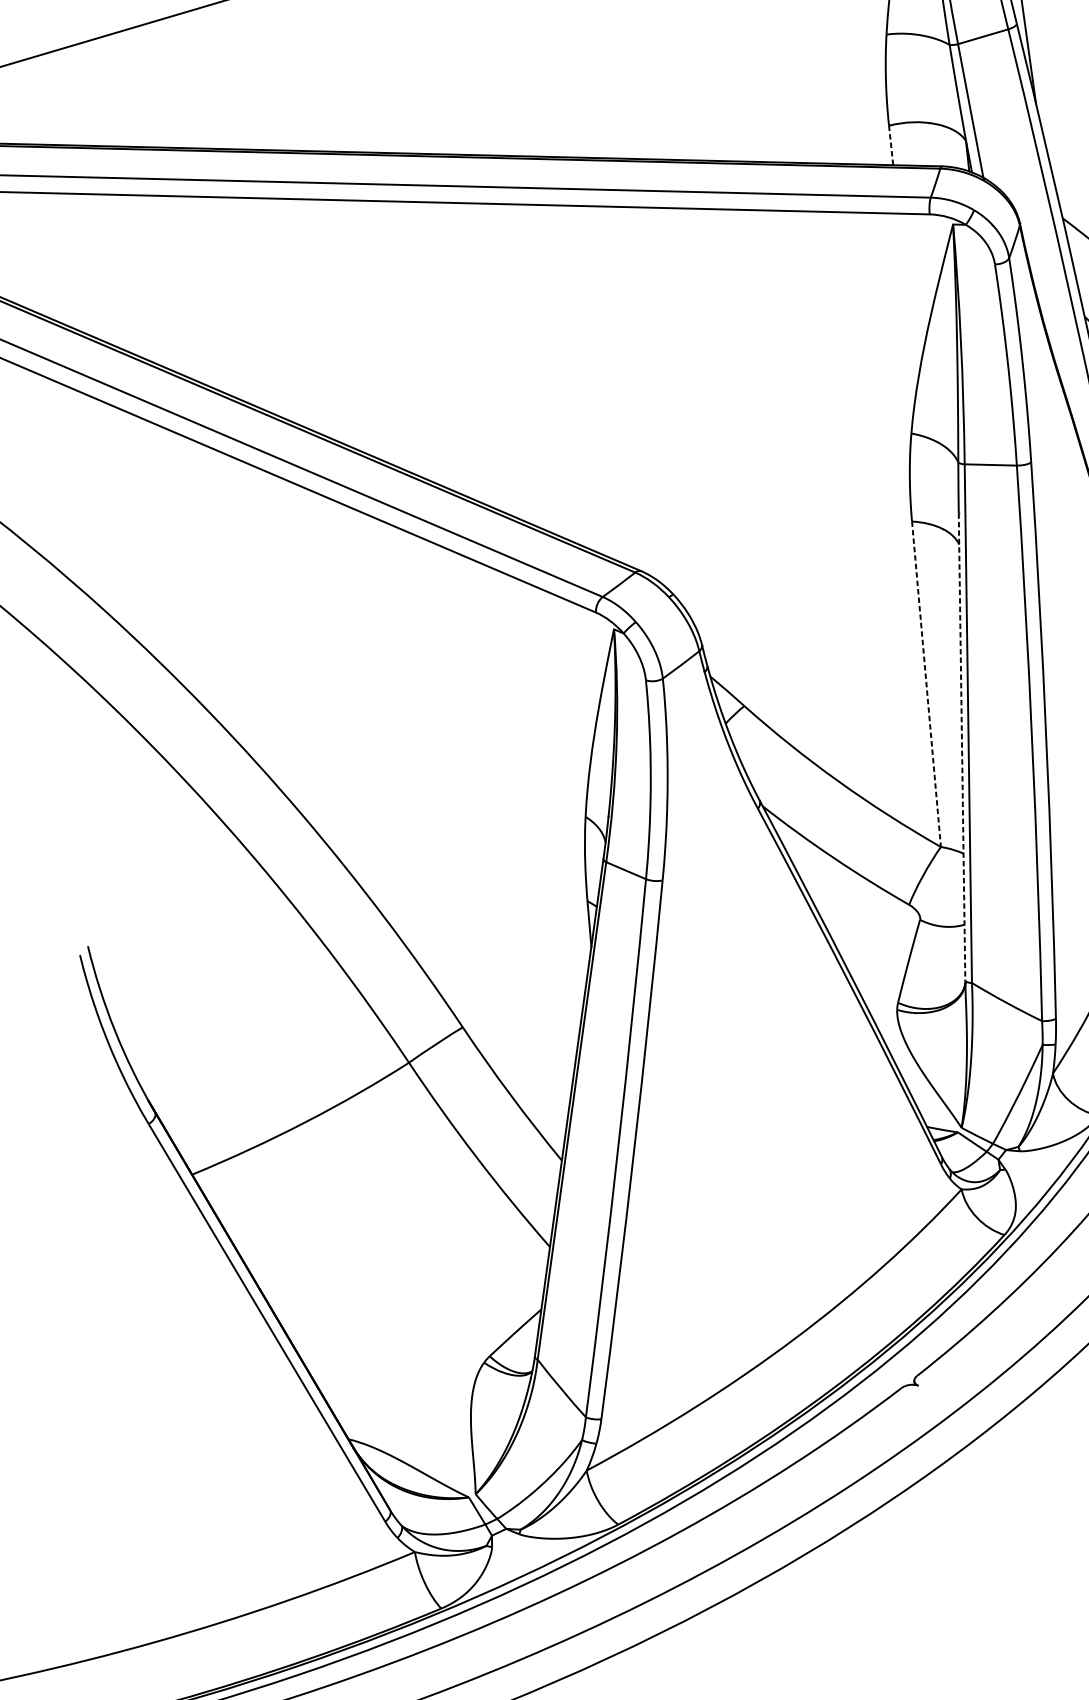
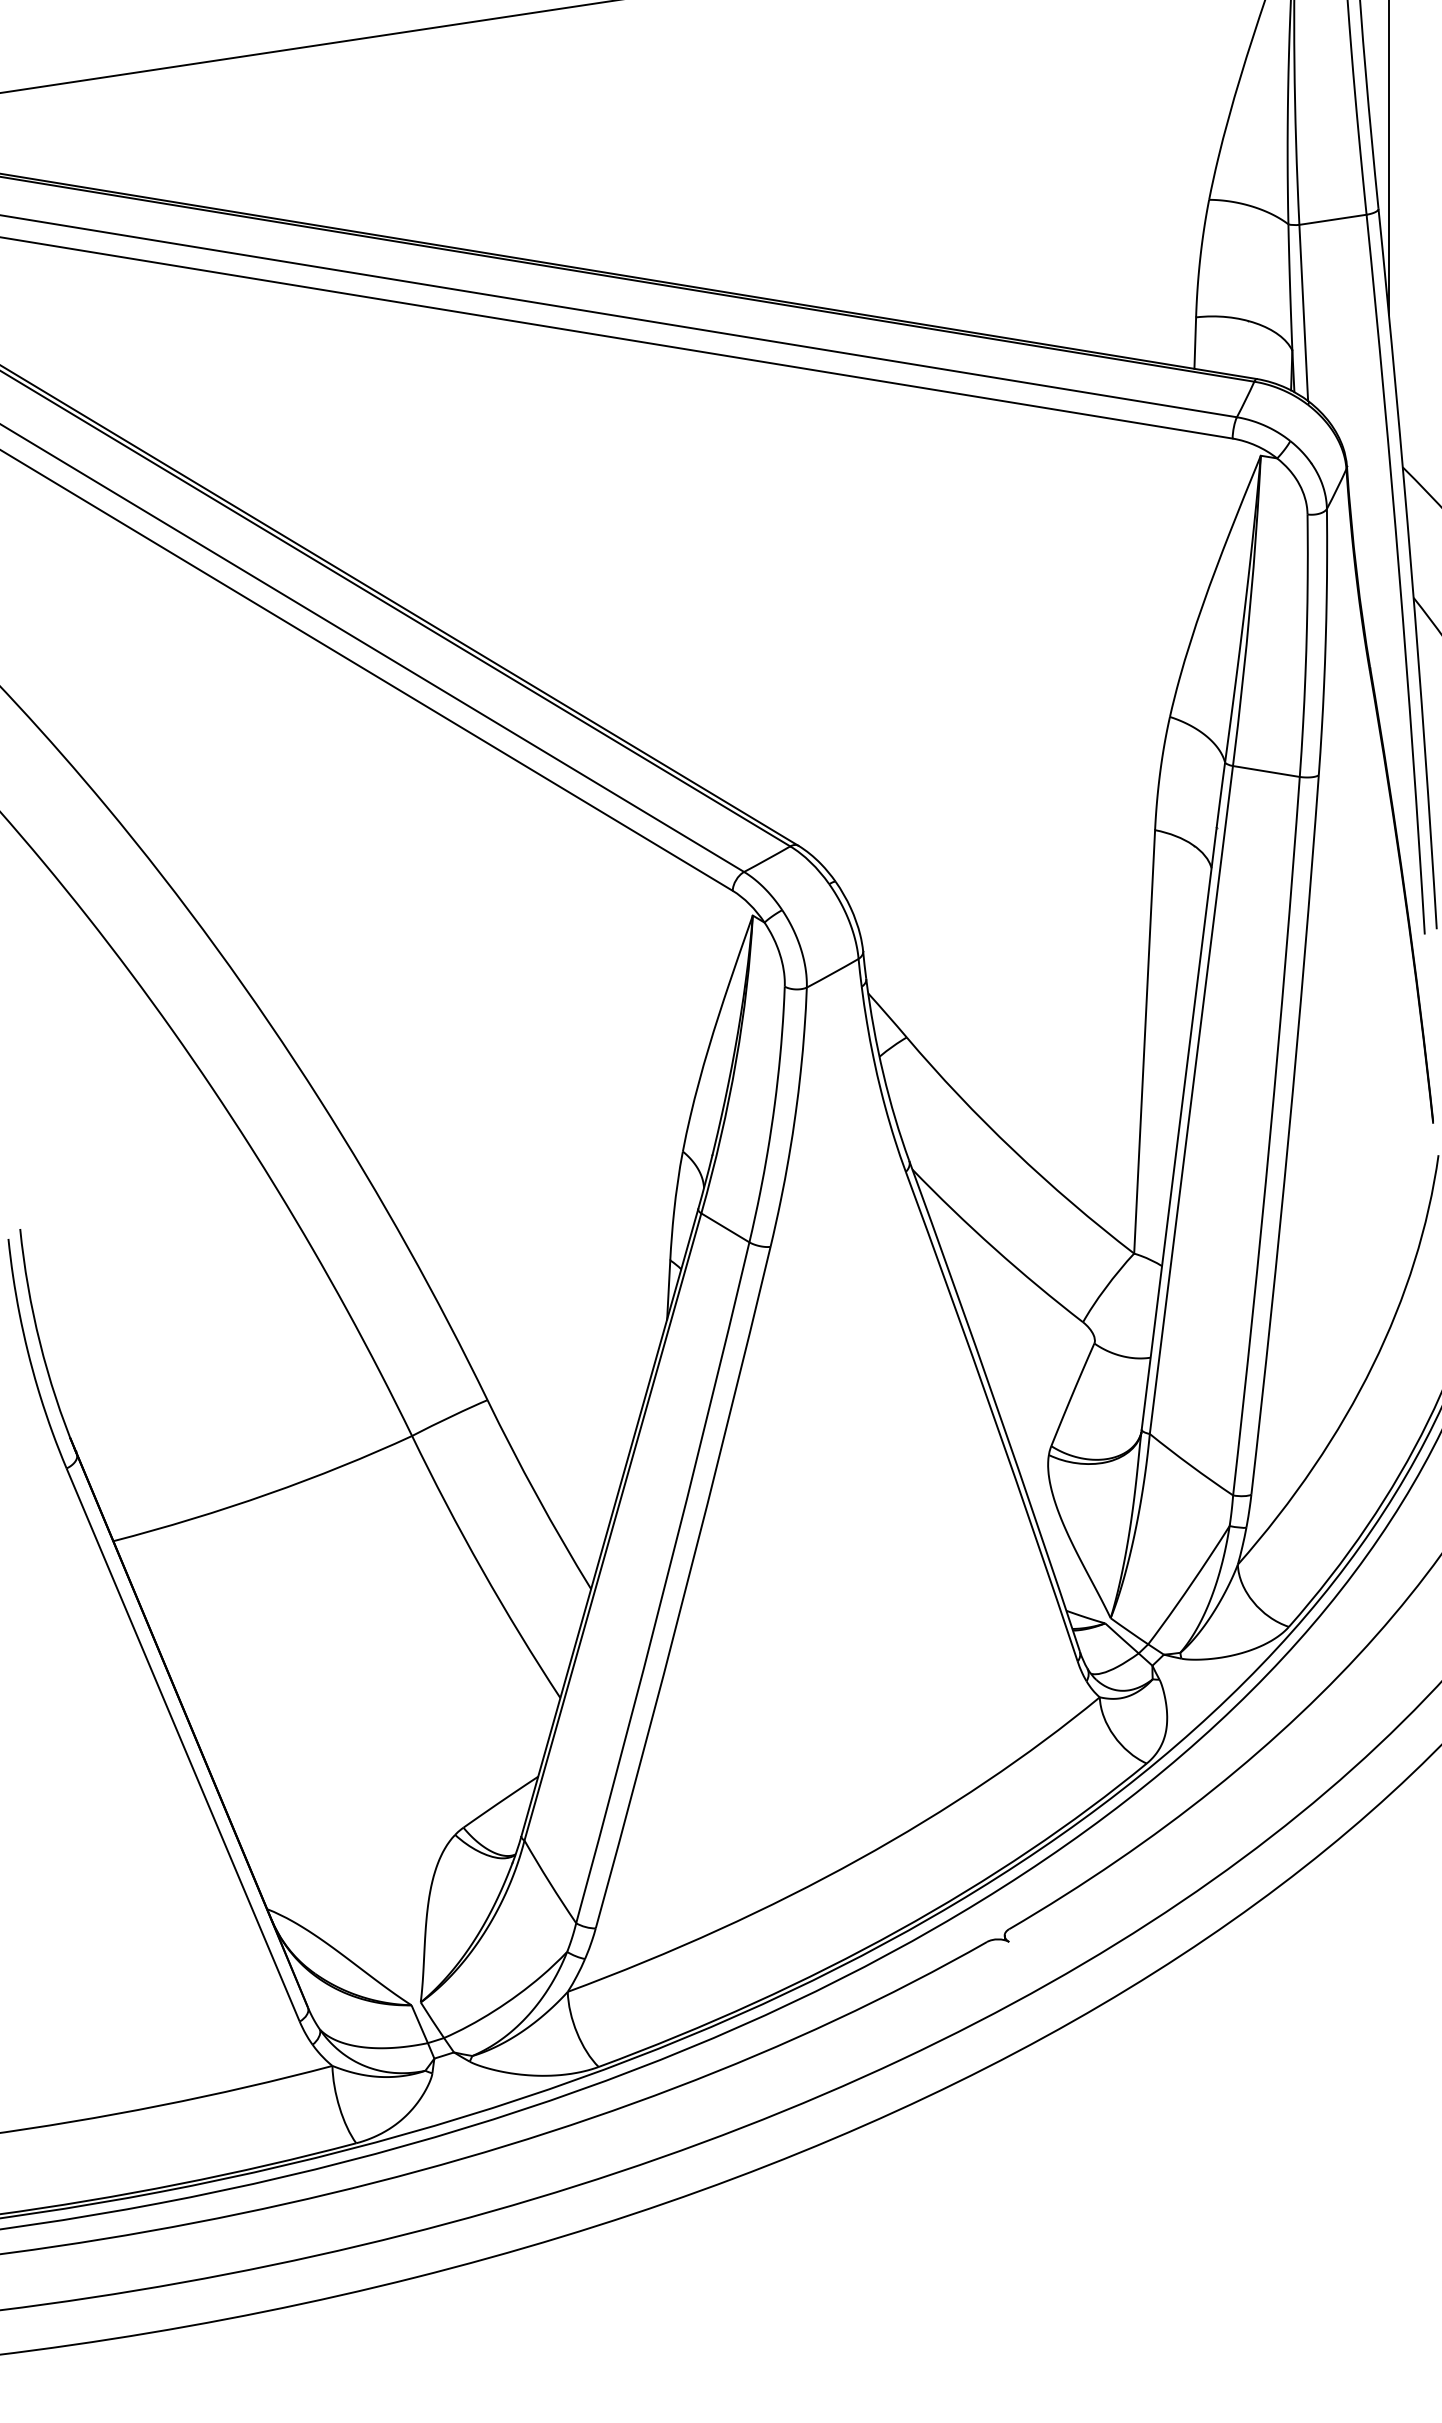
line: (891, 145) -> (1195, 343), dashed -> solid
line: (926, 683) -> (1144, 1041), dashed -> solid
line: (962, 747) -> (1179, 1129), dashed -> solid

